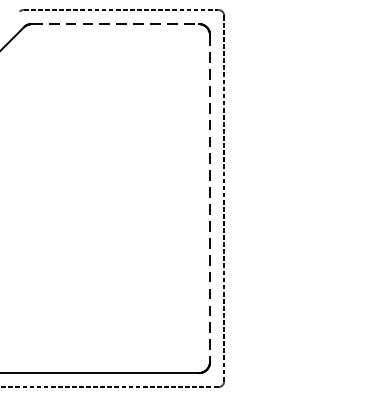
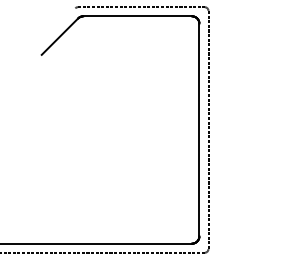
line: (116, 24) -> (138, 16), dashed -> solid
line: (210, 199) -> (199, 130), dashed -> solid

